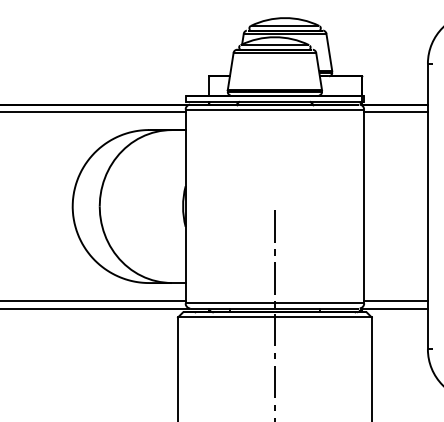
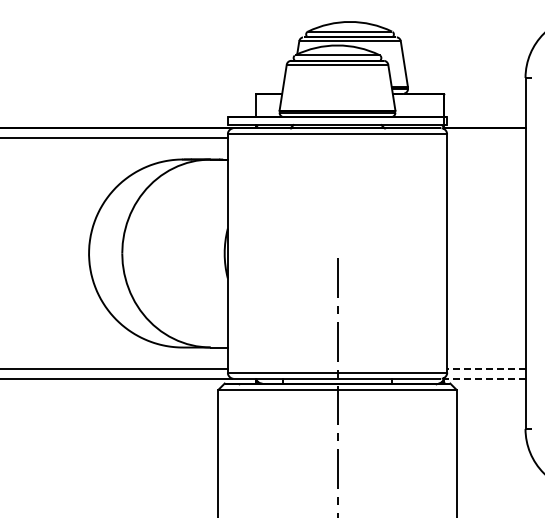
line: (396, 112) -> (486, 137), removed
line: (395, 300) -> (485, 369), solid -> dashed
line: (394, 308) -> (484, 378), solid -> dashed

